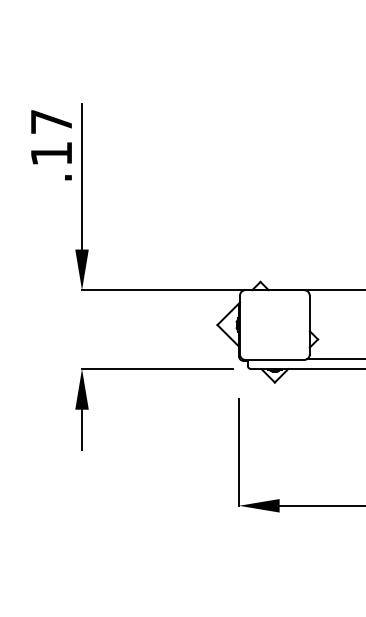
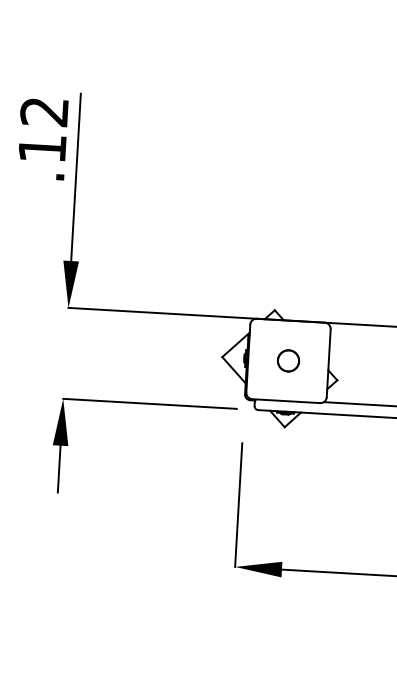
text: (50, 122) -> (43, 112), .17 -> .12
circle: (274, 325) -> (288, 361), added

